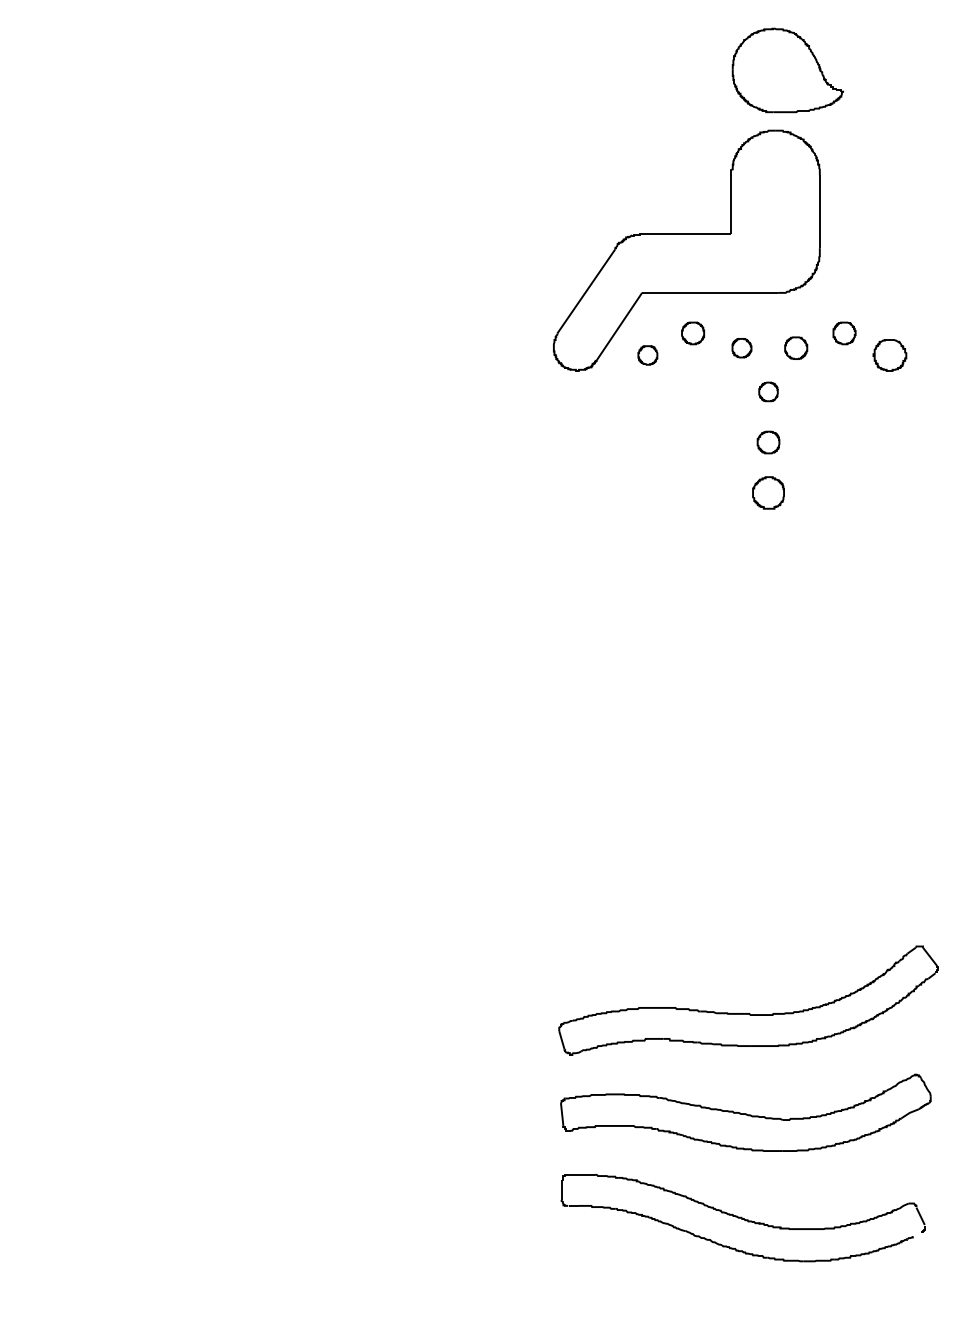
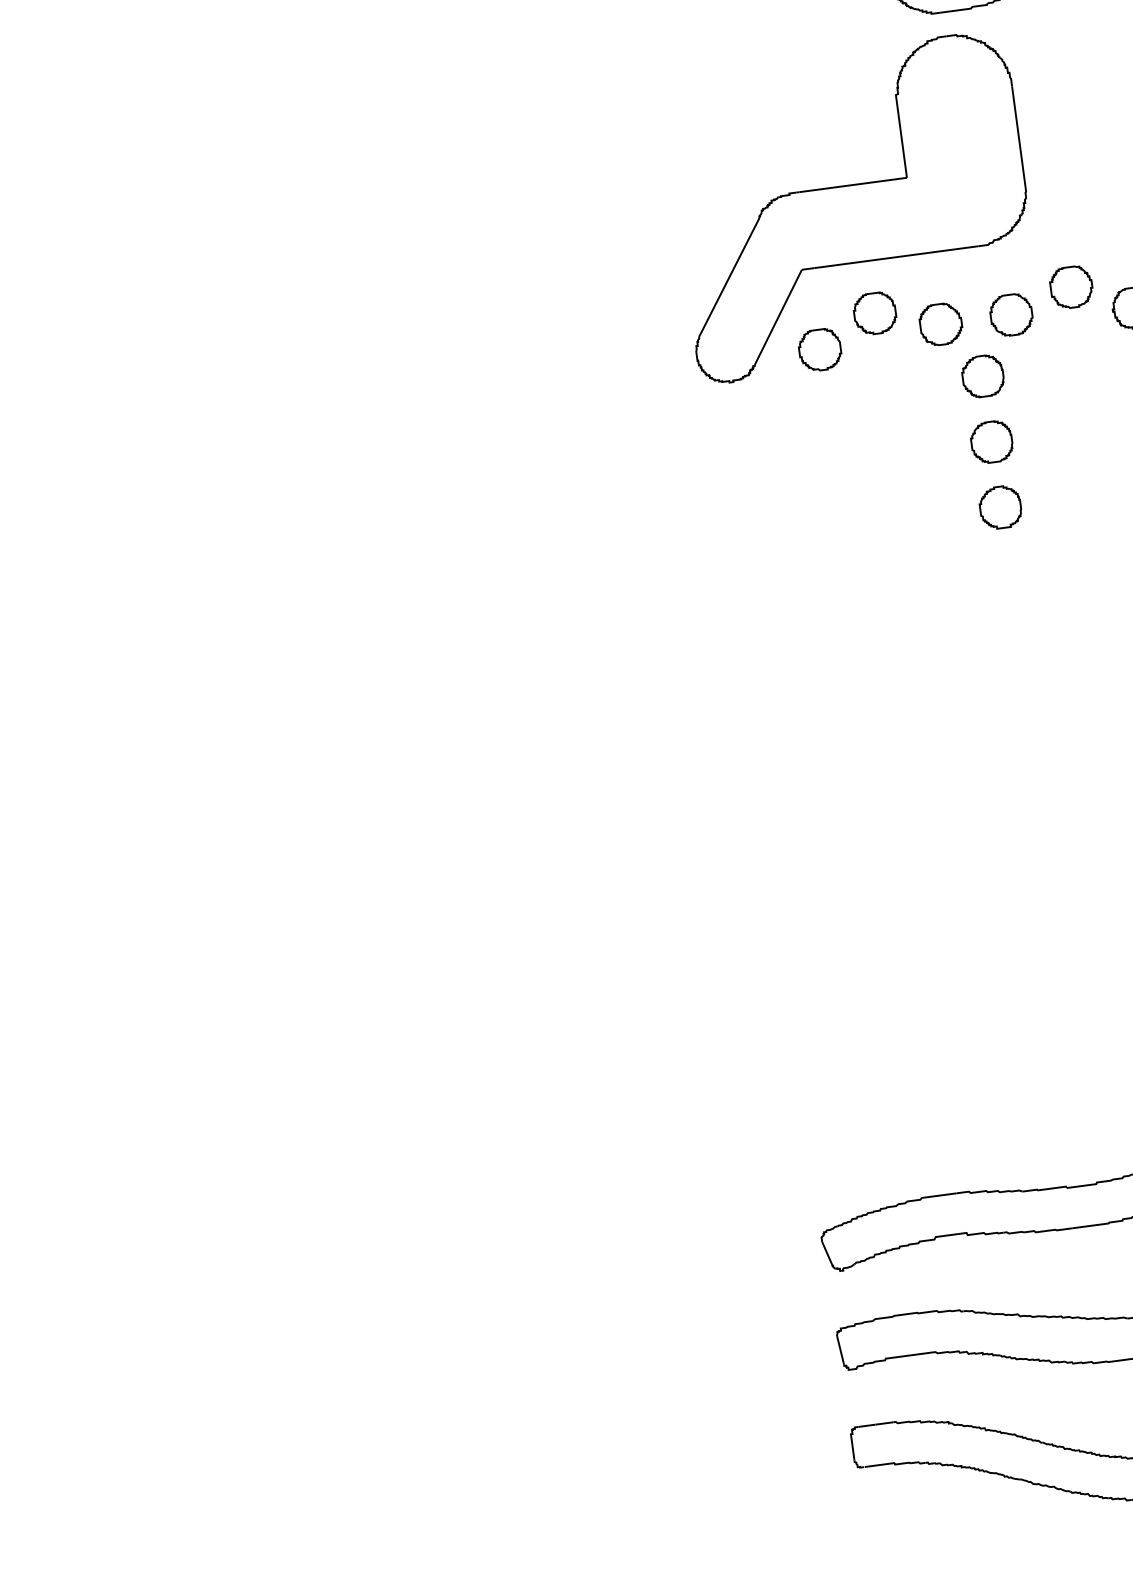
part: (692, 333) -> (874, 313), size x1.43
part: (844, 333) -> (1071, 287), size x1.43
part: (741, 347) -> (940, 323), size x1.67
part: (795, 347) -> (1010, 314), size x1.43
part: (647, 355) -> (819, 350), size x1.67
part: (768, 391) -> (982, 375), size x1.67
part: (768, 442) -> (991, 442), size x1.43

